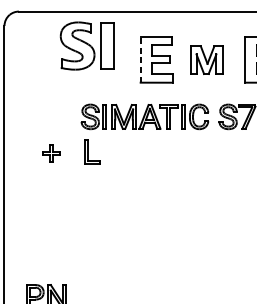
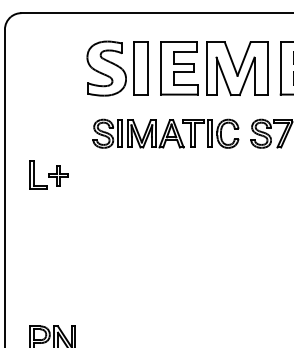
part: (87, 45) -> (117, 68), moved
line: (140, 59) -> (160, 68), dashed -> solid
part: (207, 59) -> (237, 68), size x1.67
part: (92, 151) -> (38, 174), moved

